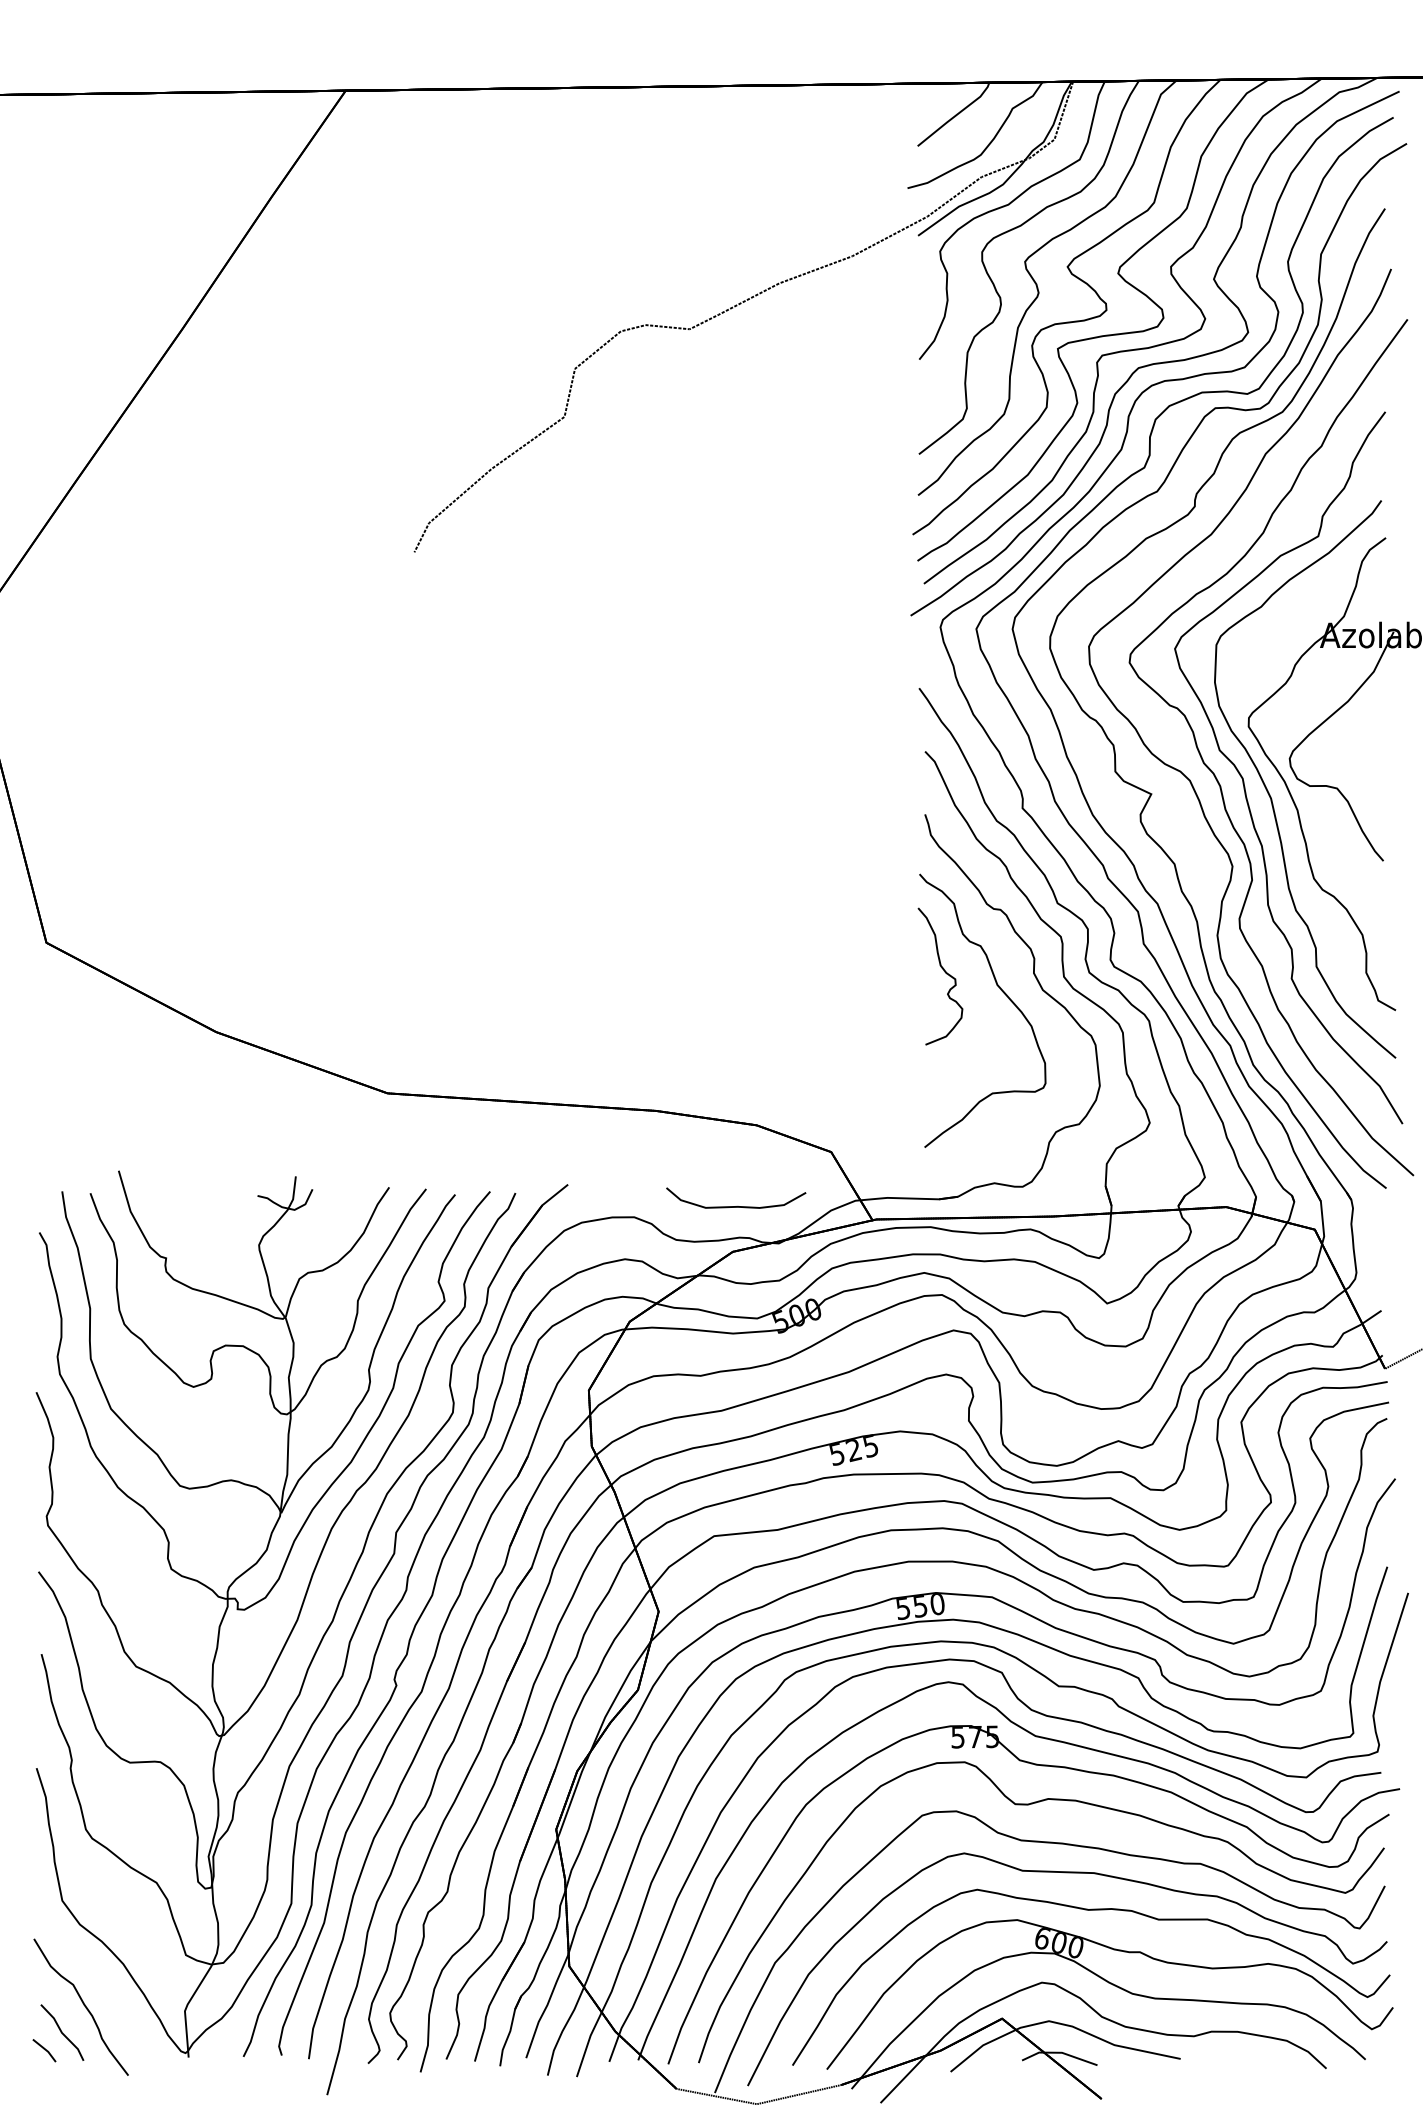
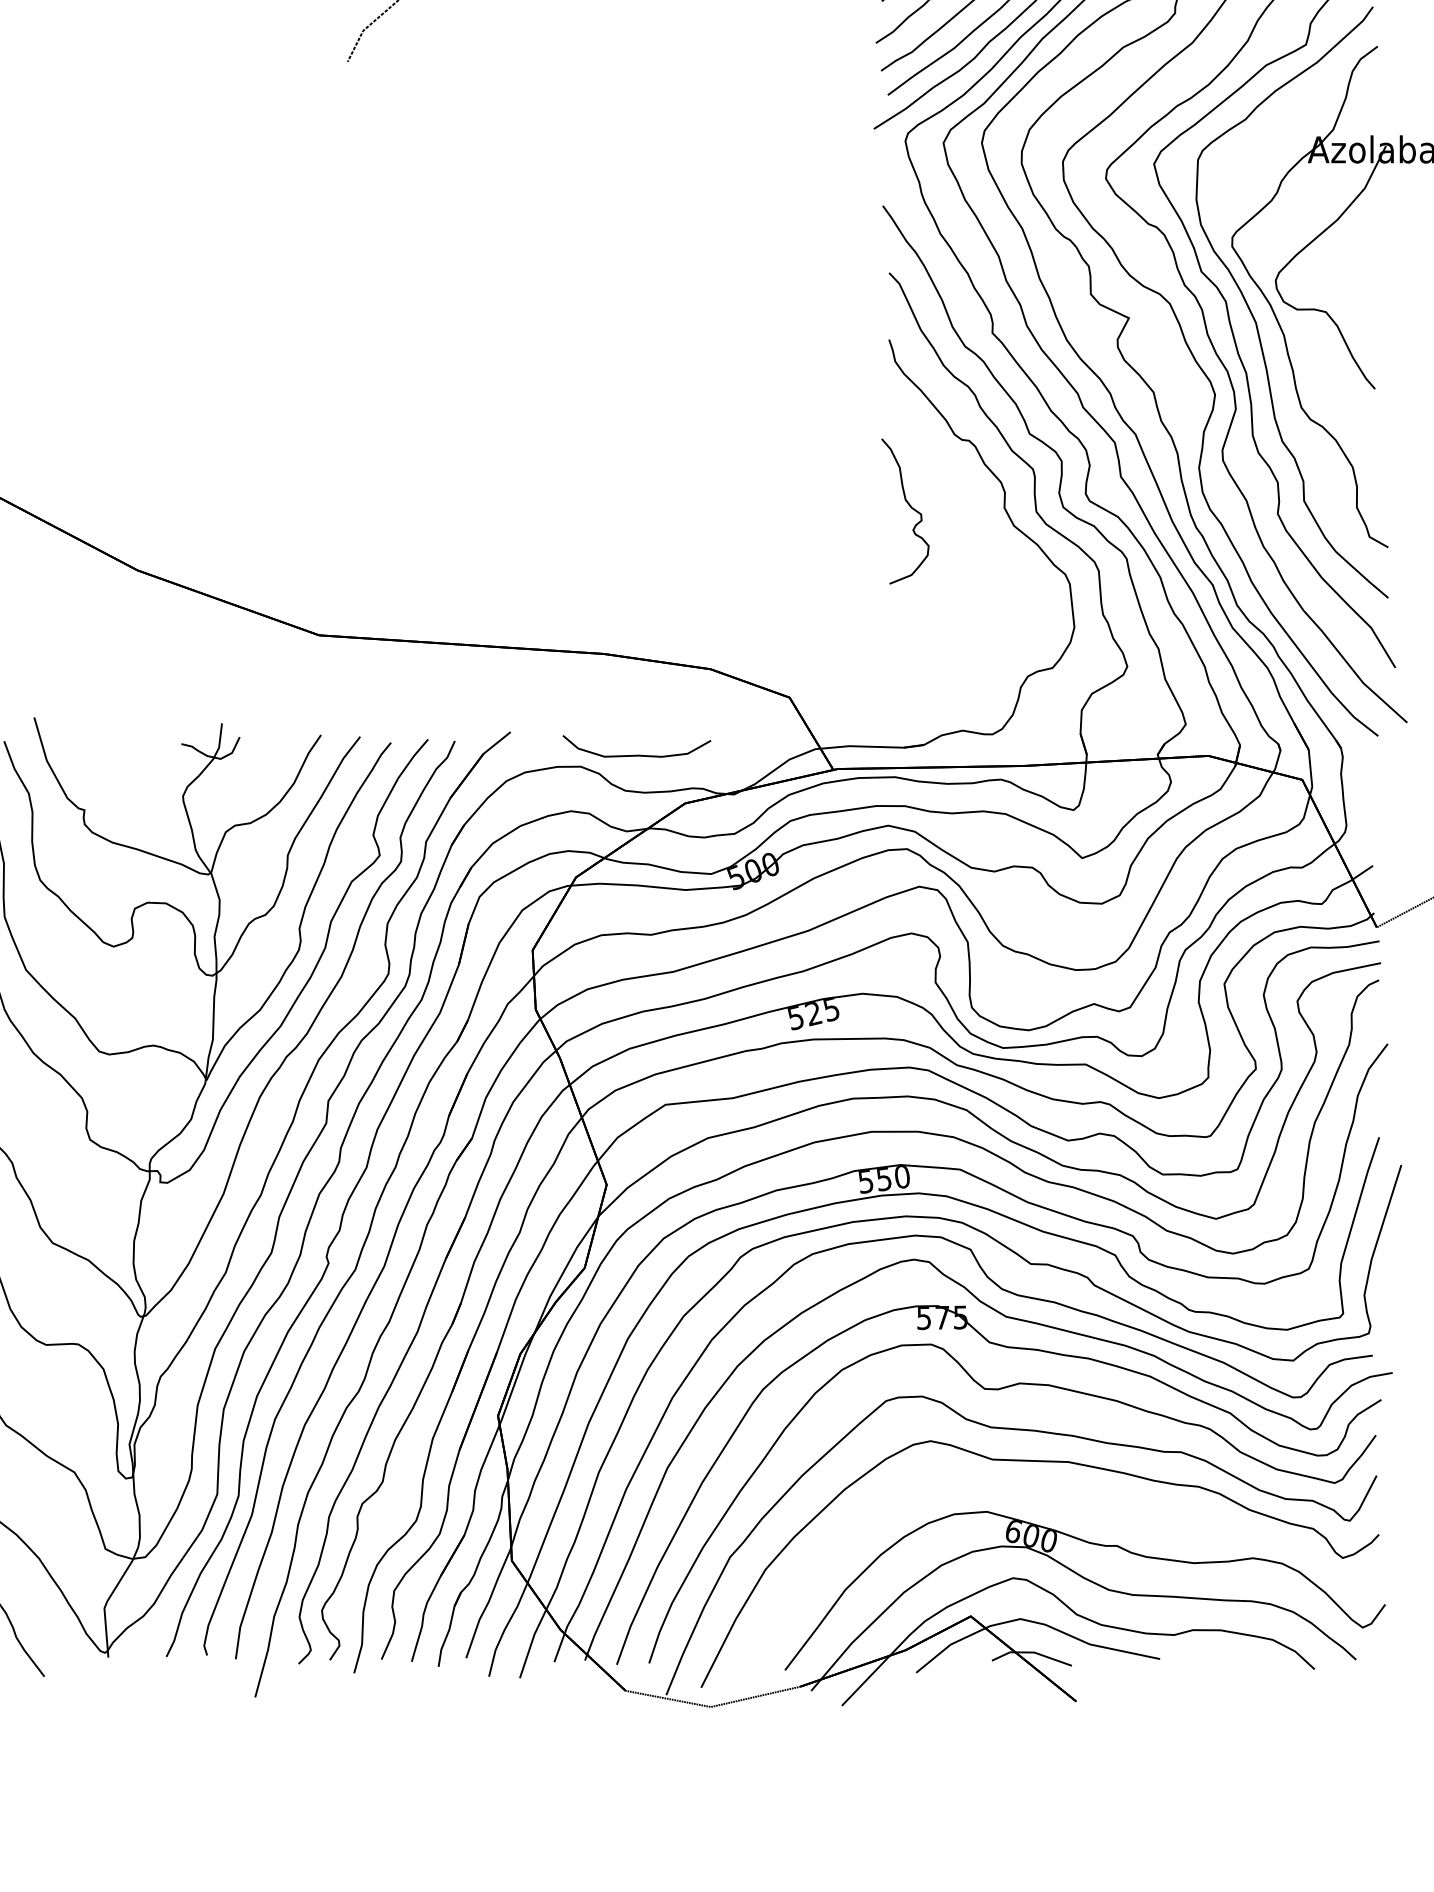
curve: (1001, 991) -> (970, 527), removed
curve: (736, 1206) -> (637, 755), moved
curve: (1091, 1910) -> (1065, 1501), removed

